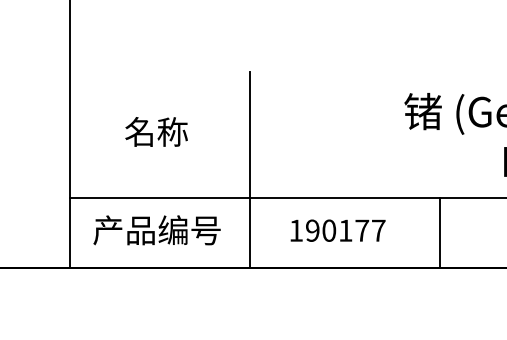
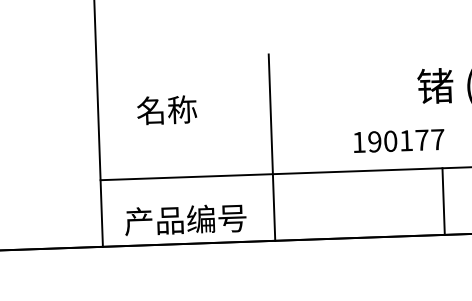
text: (156, 131) -> (166, 109), moved
text: (156, 230) -> (185, 220), moved
text: (337, 230) -> (398, 140), moved
line: (440, 232) -> (443, 201), moved

